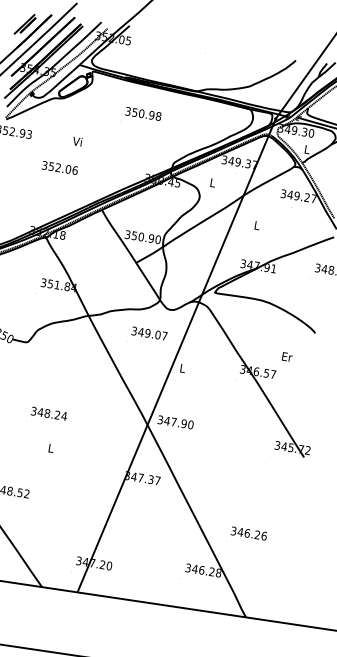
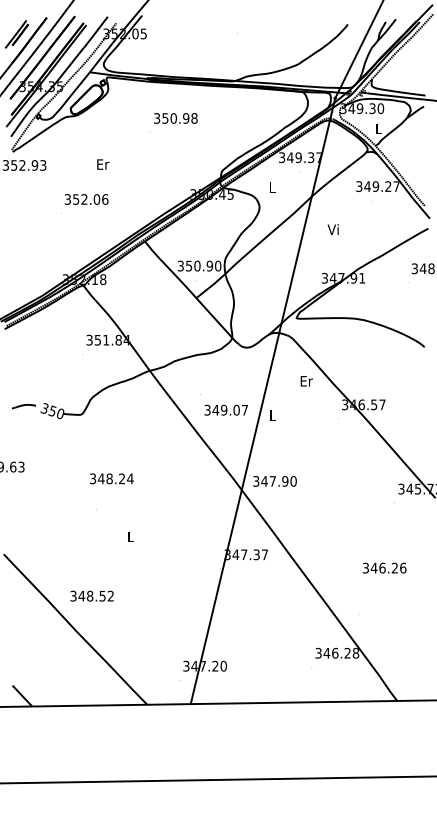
text: (77, 140) -> (102, 163), Vi -> Er
text: (256, 225) -> (332, 229), L -> Vi
text: (149, 332) -> (225, 409), moved
text: (287, 357) -> (306, 381), moved
text: (48, 413) -> (111, 478), moved
text: (249, 533) -> (384, 567), moved

